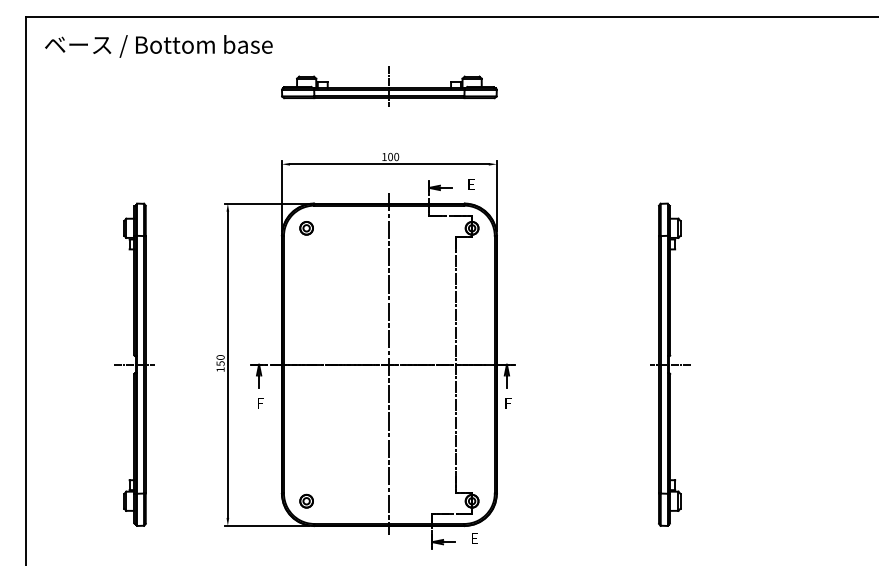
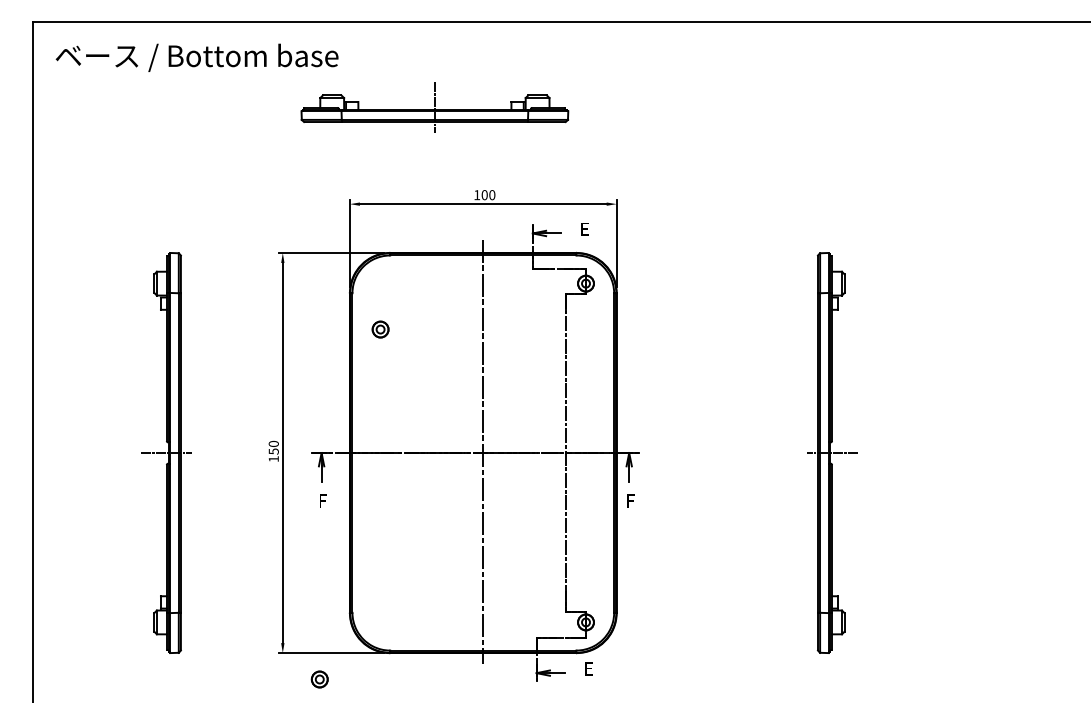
part: (389, 86) -> (435, 107), moved
part: (306, 228) -> (380, 329), moved
part: (306, 500) -> (319, 678), moved

